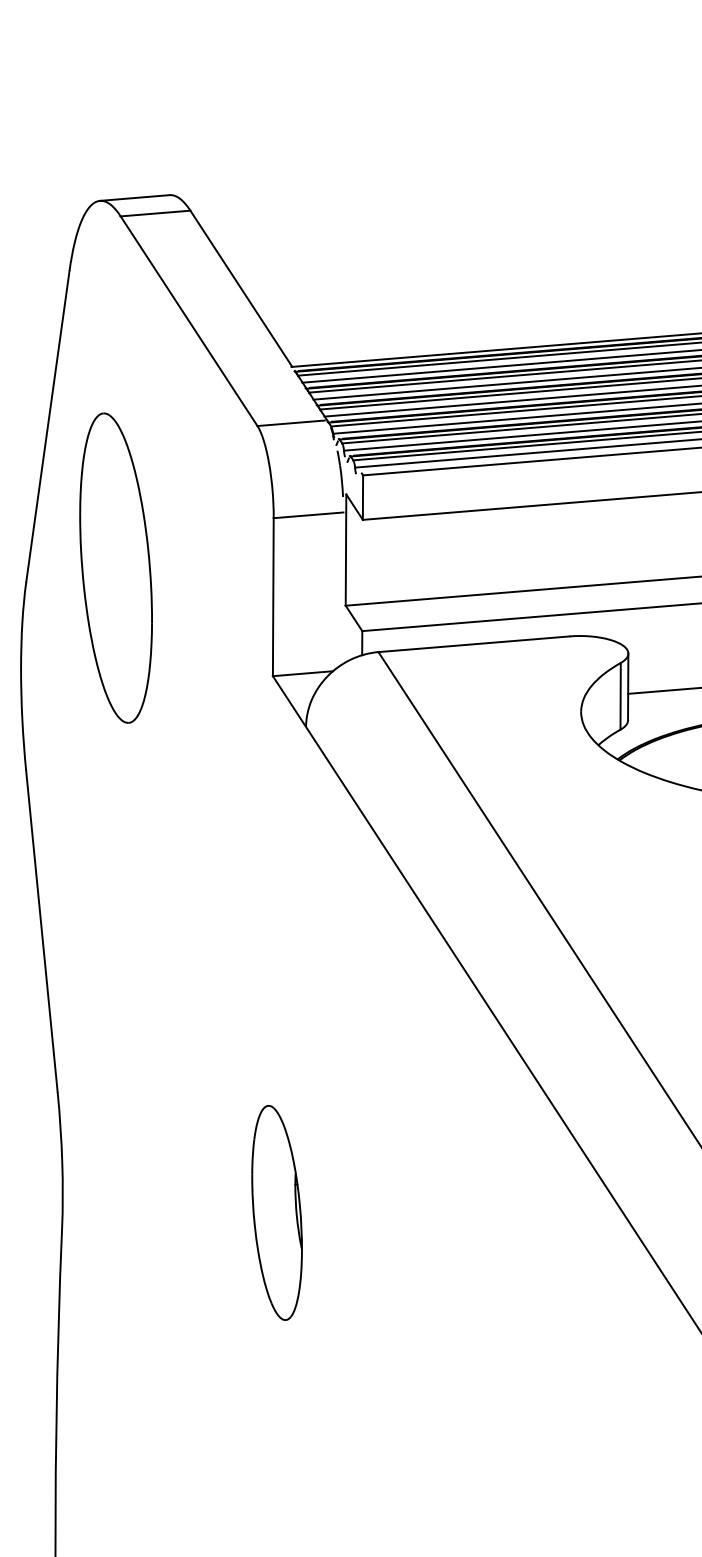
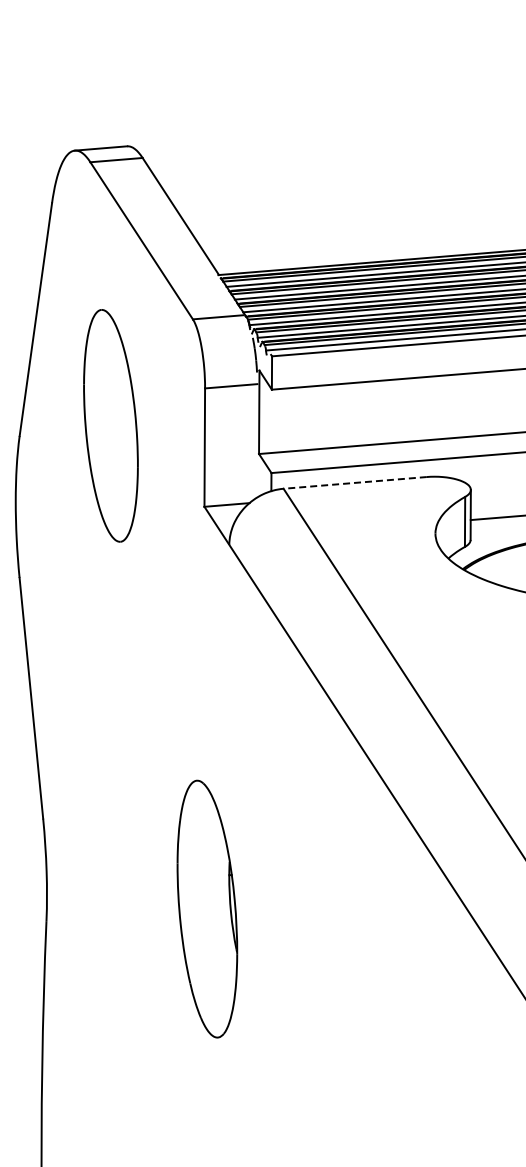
part: (115, 567) -> (110, 425), moved
line: (474, 643) -> (355, 482), solid -> dashed
part: (276, 1212) -> (207, 908), size x1.6

